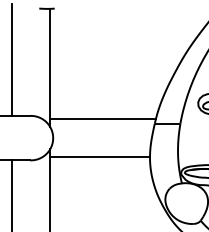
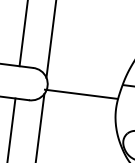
line: (102, 118) -> (85, 76), removed
line: (99, 157) -> (80, 94), moved

